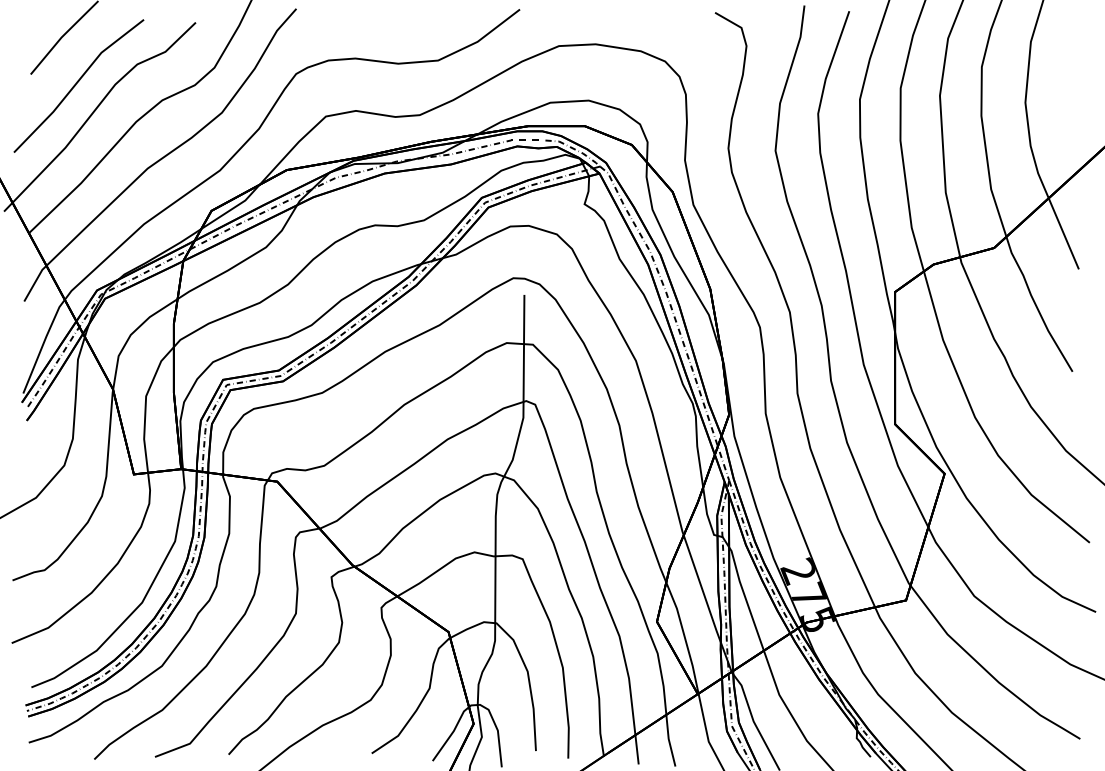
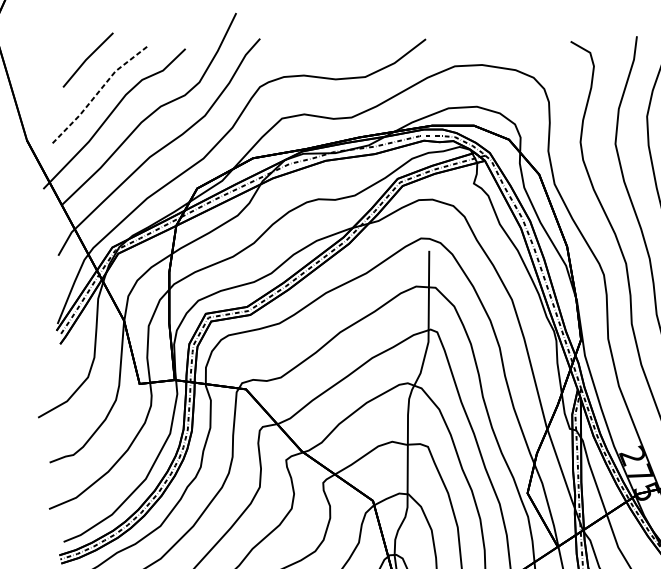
line: (76, 83) -> (97, 94), solid -> dashed

